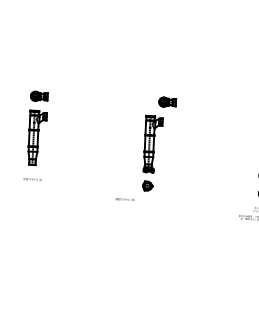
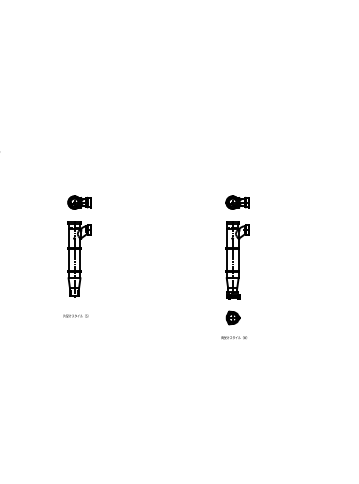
part: (167, 102) -> (237, 202), moved
text: (124, 199) -> (233, 337), moved

